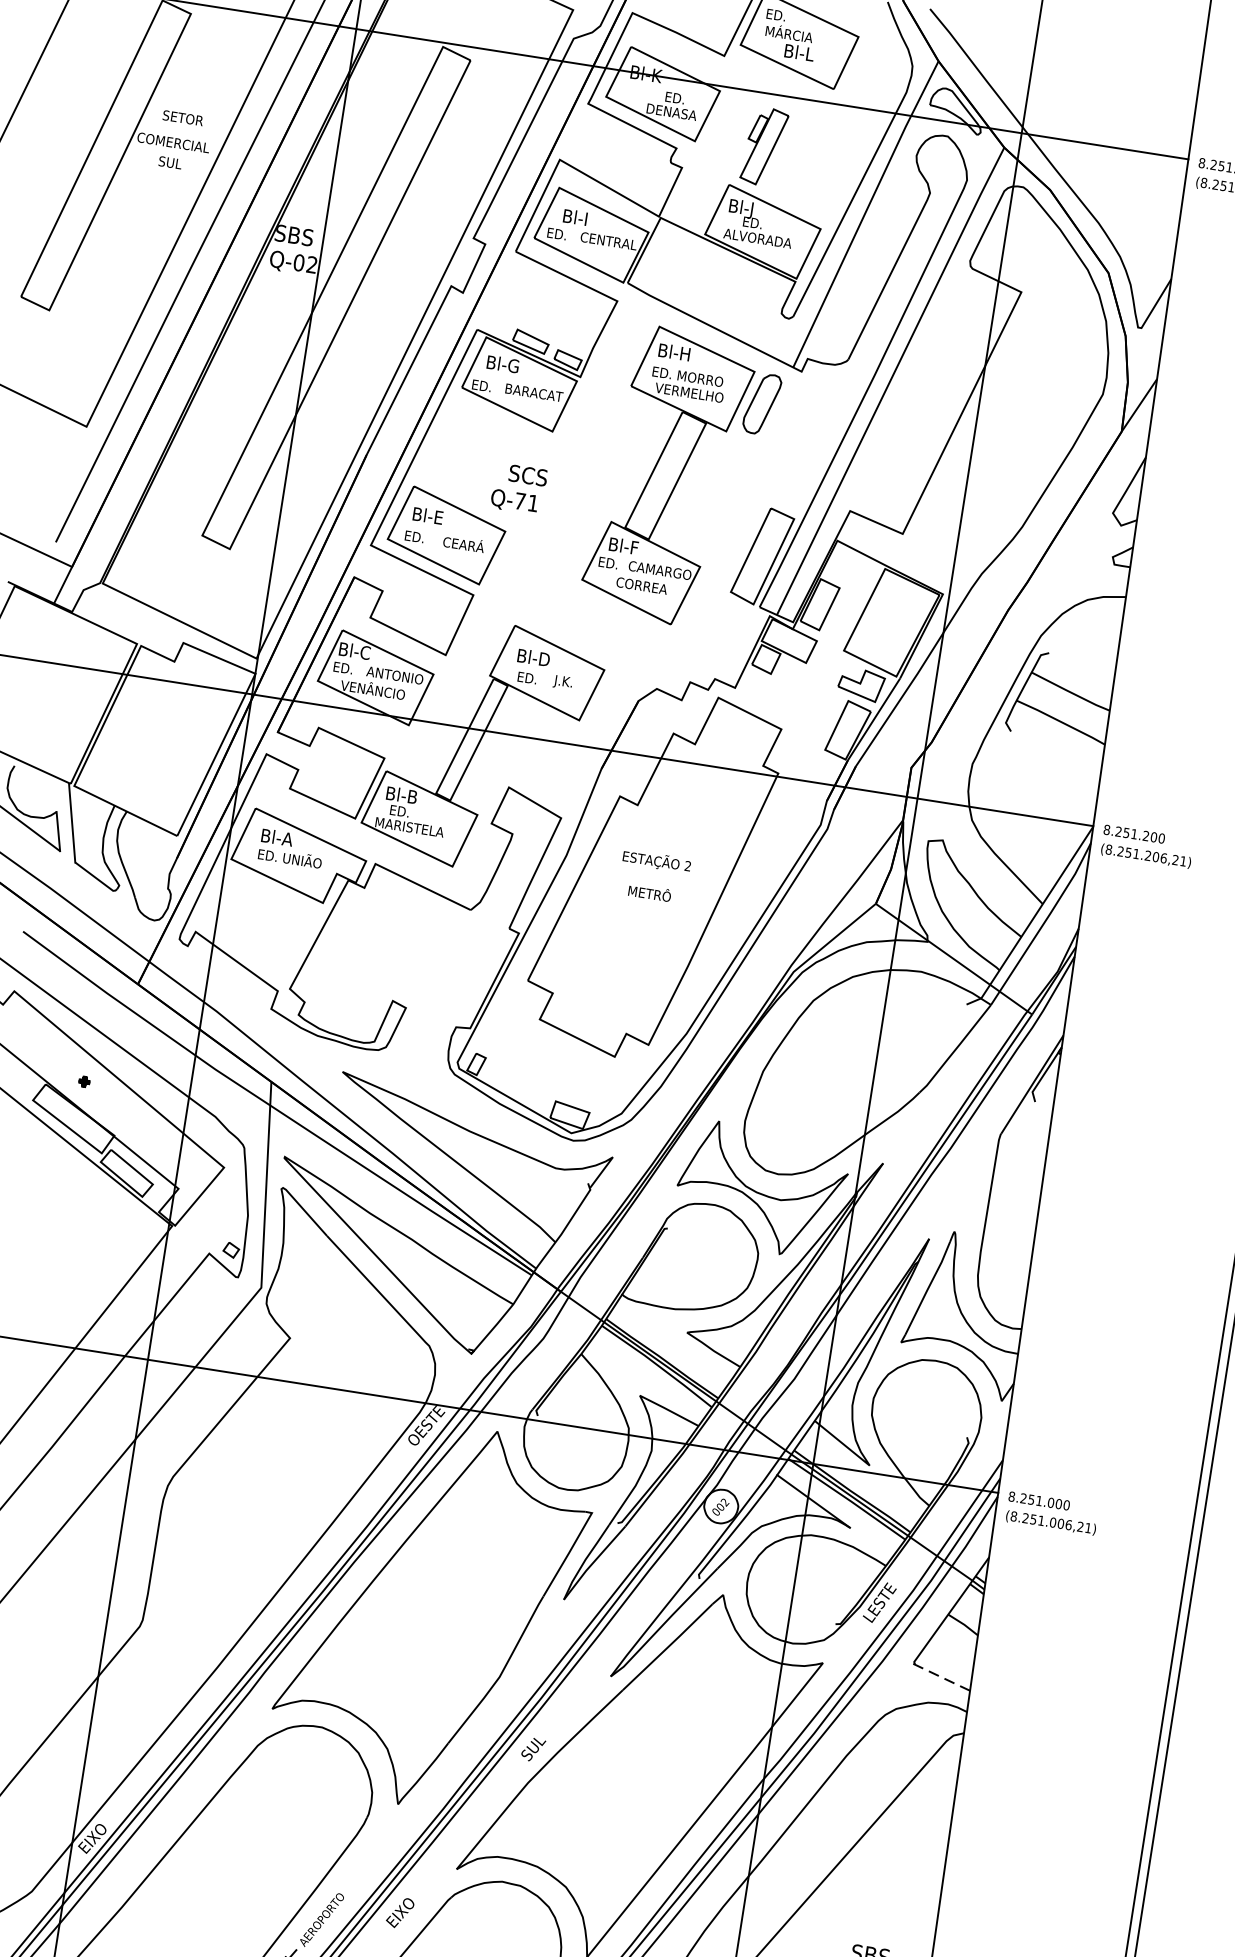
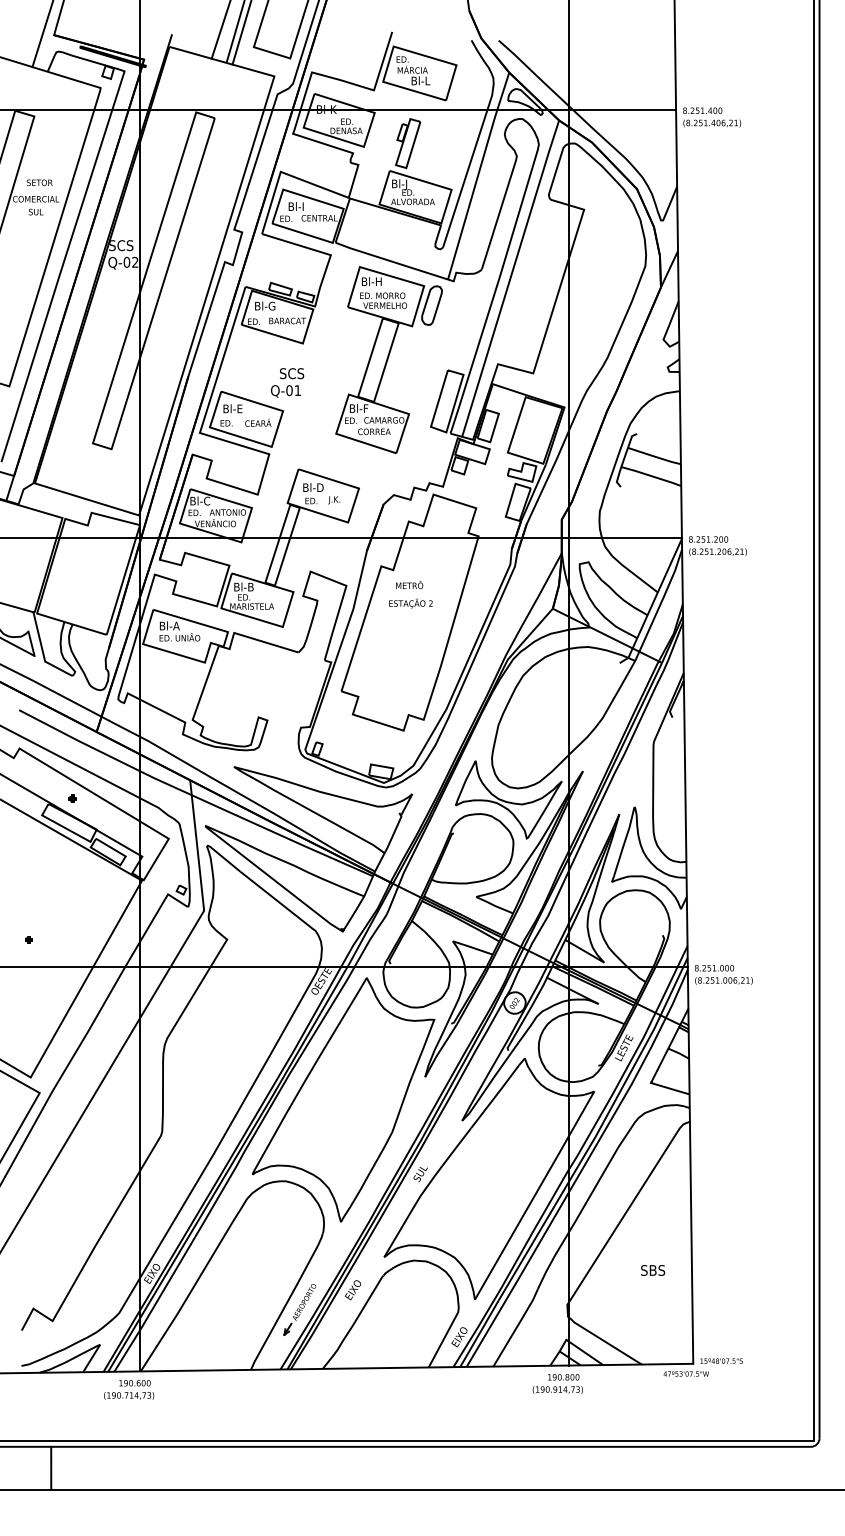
text: (300, 236) -> (125, 245), SBS -> SCS
text: (520, 501) -> (289, 390), Q-71 -> Q-01
text: (649, 893) -> (409, 585), moved
line: (938, 1676) -> (668, 1088), dashed -> solid

